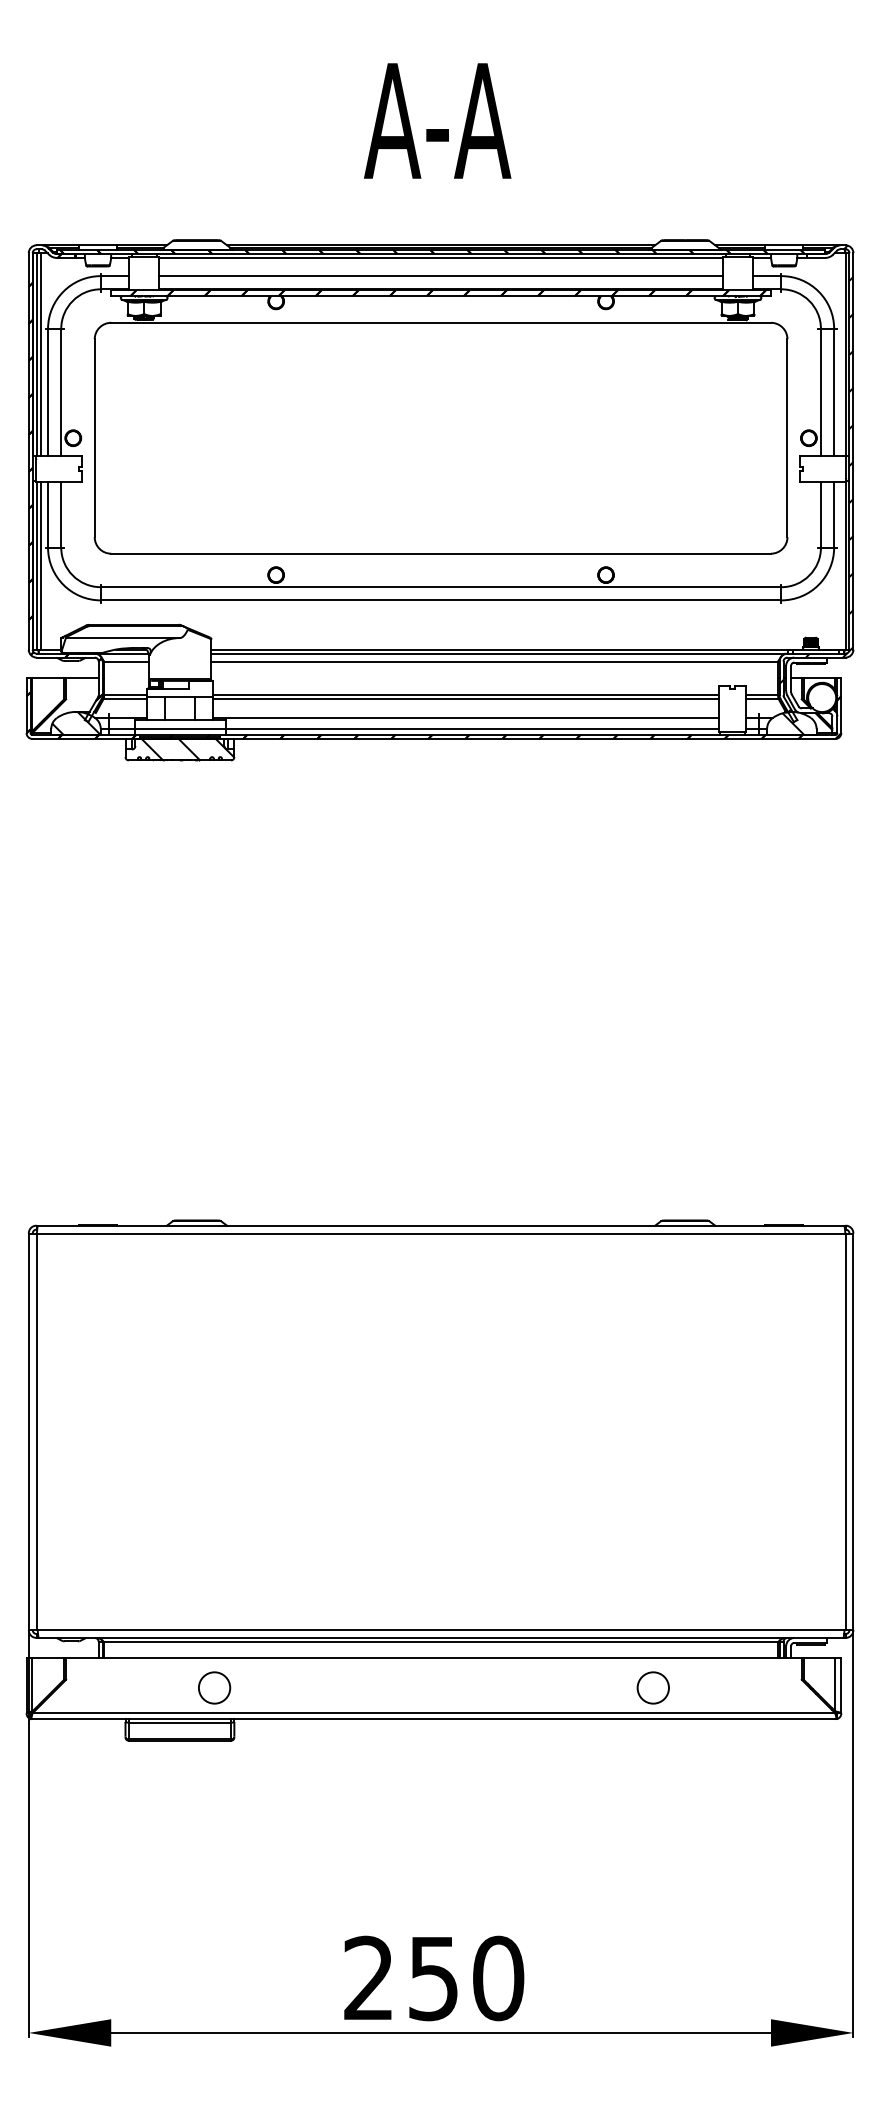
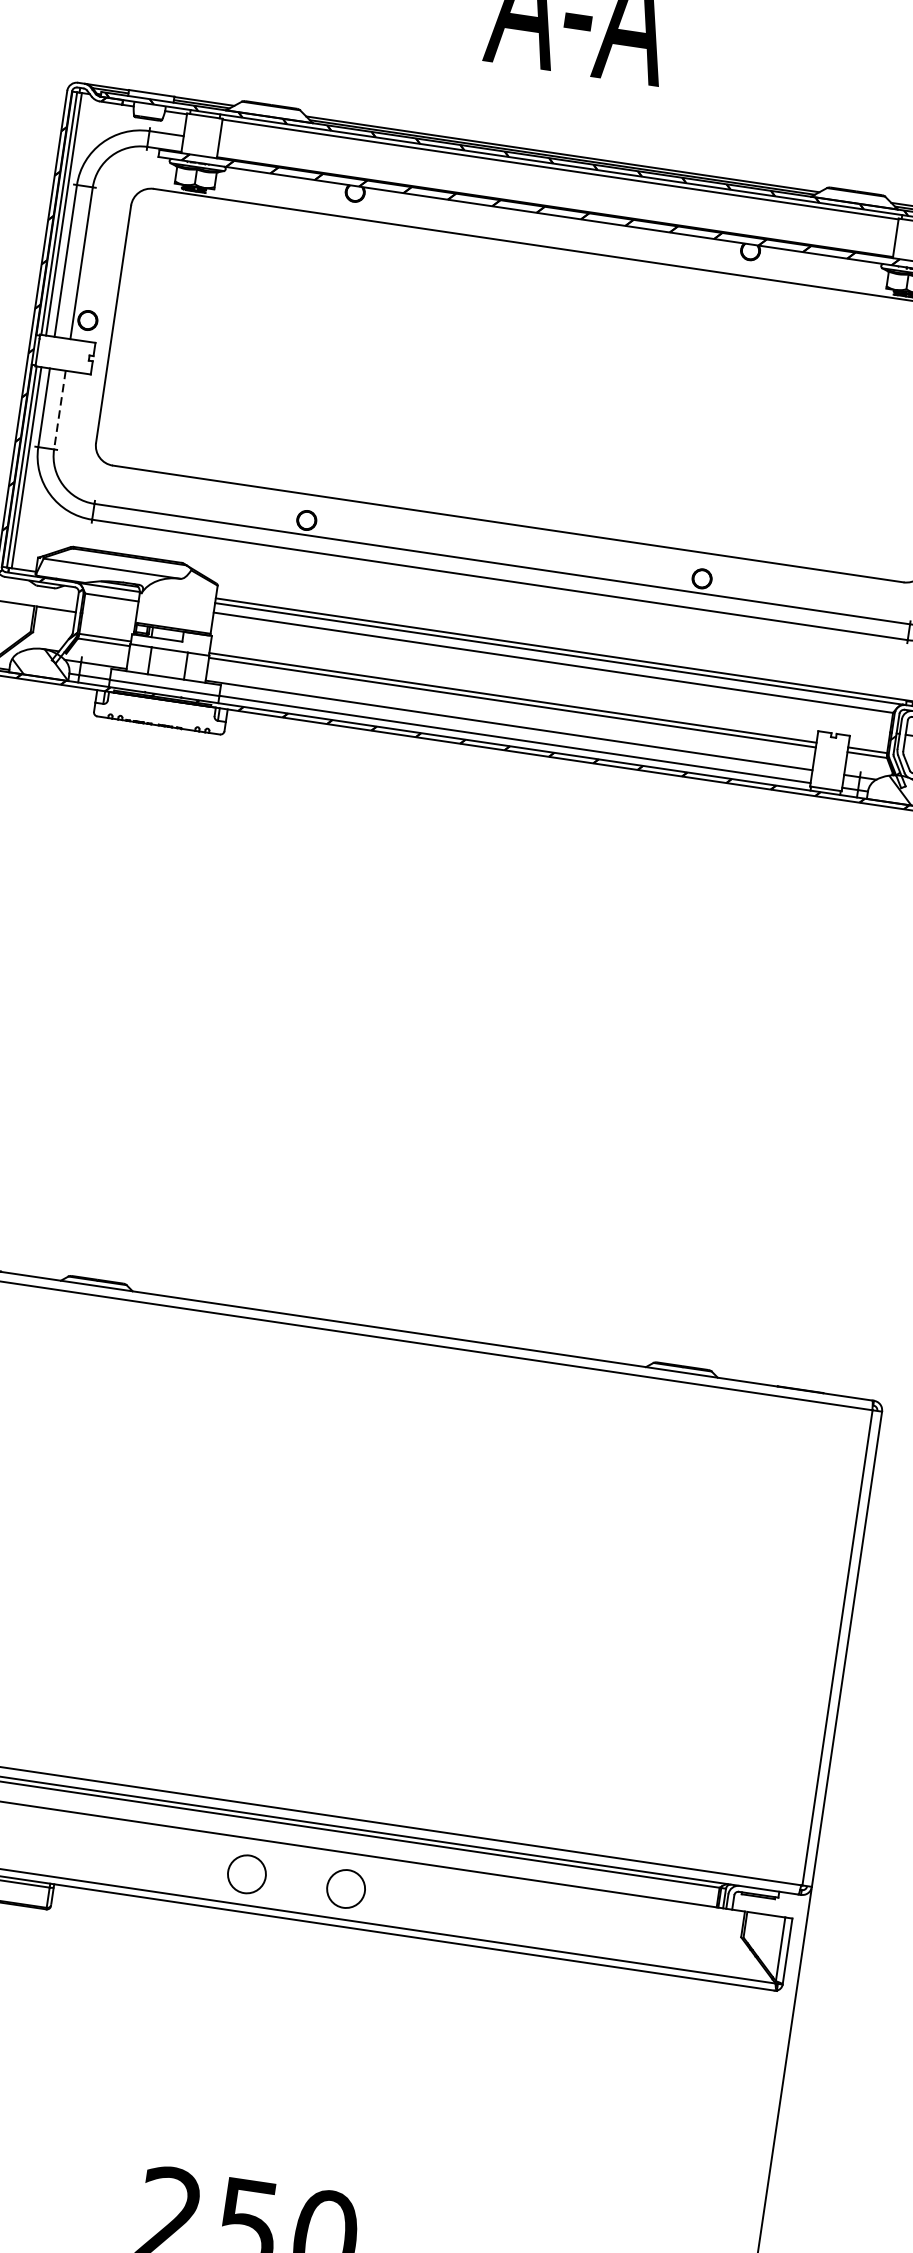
line: (441, 276) -> (557, 191), removed
line: (61, 514) -> (60, 409), solid -> dashed
hatch: (187, 749) -> (169, 713), removed
circle: (214, 1687) -> (246, 1873), moved
circle: (652, 1687) -> (345, 1888), moved

